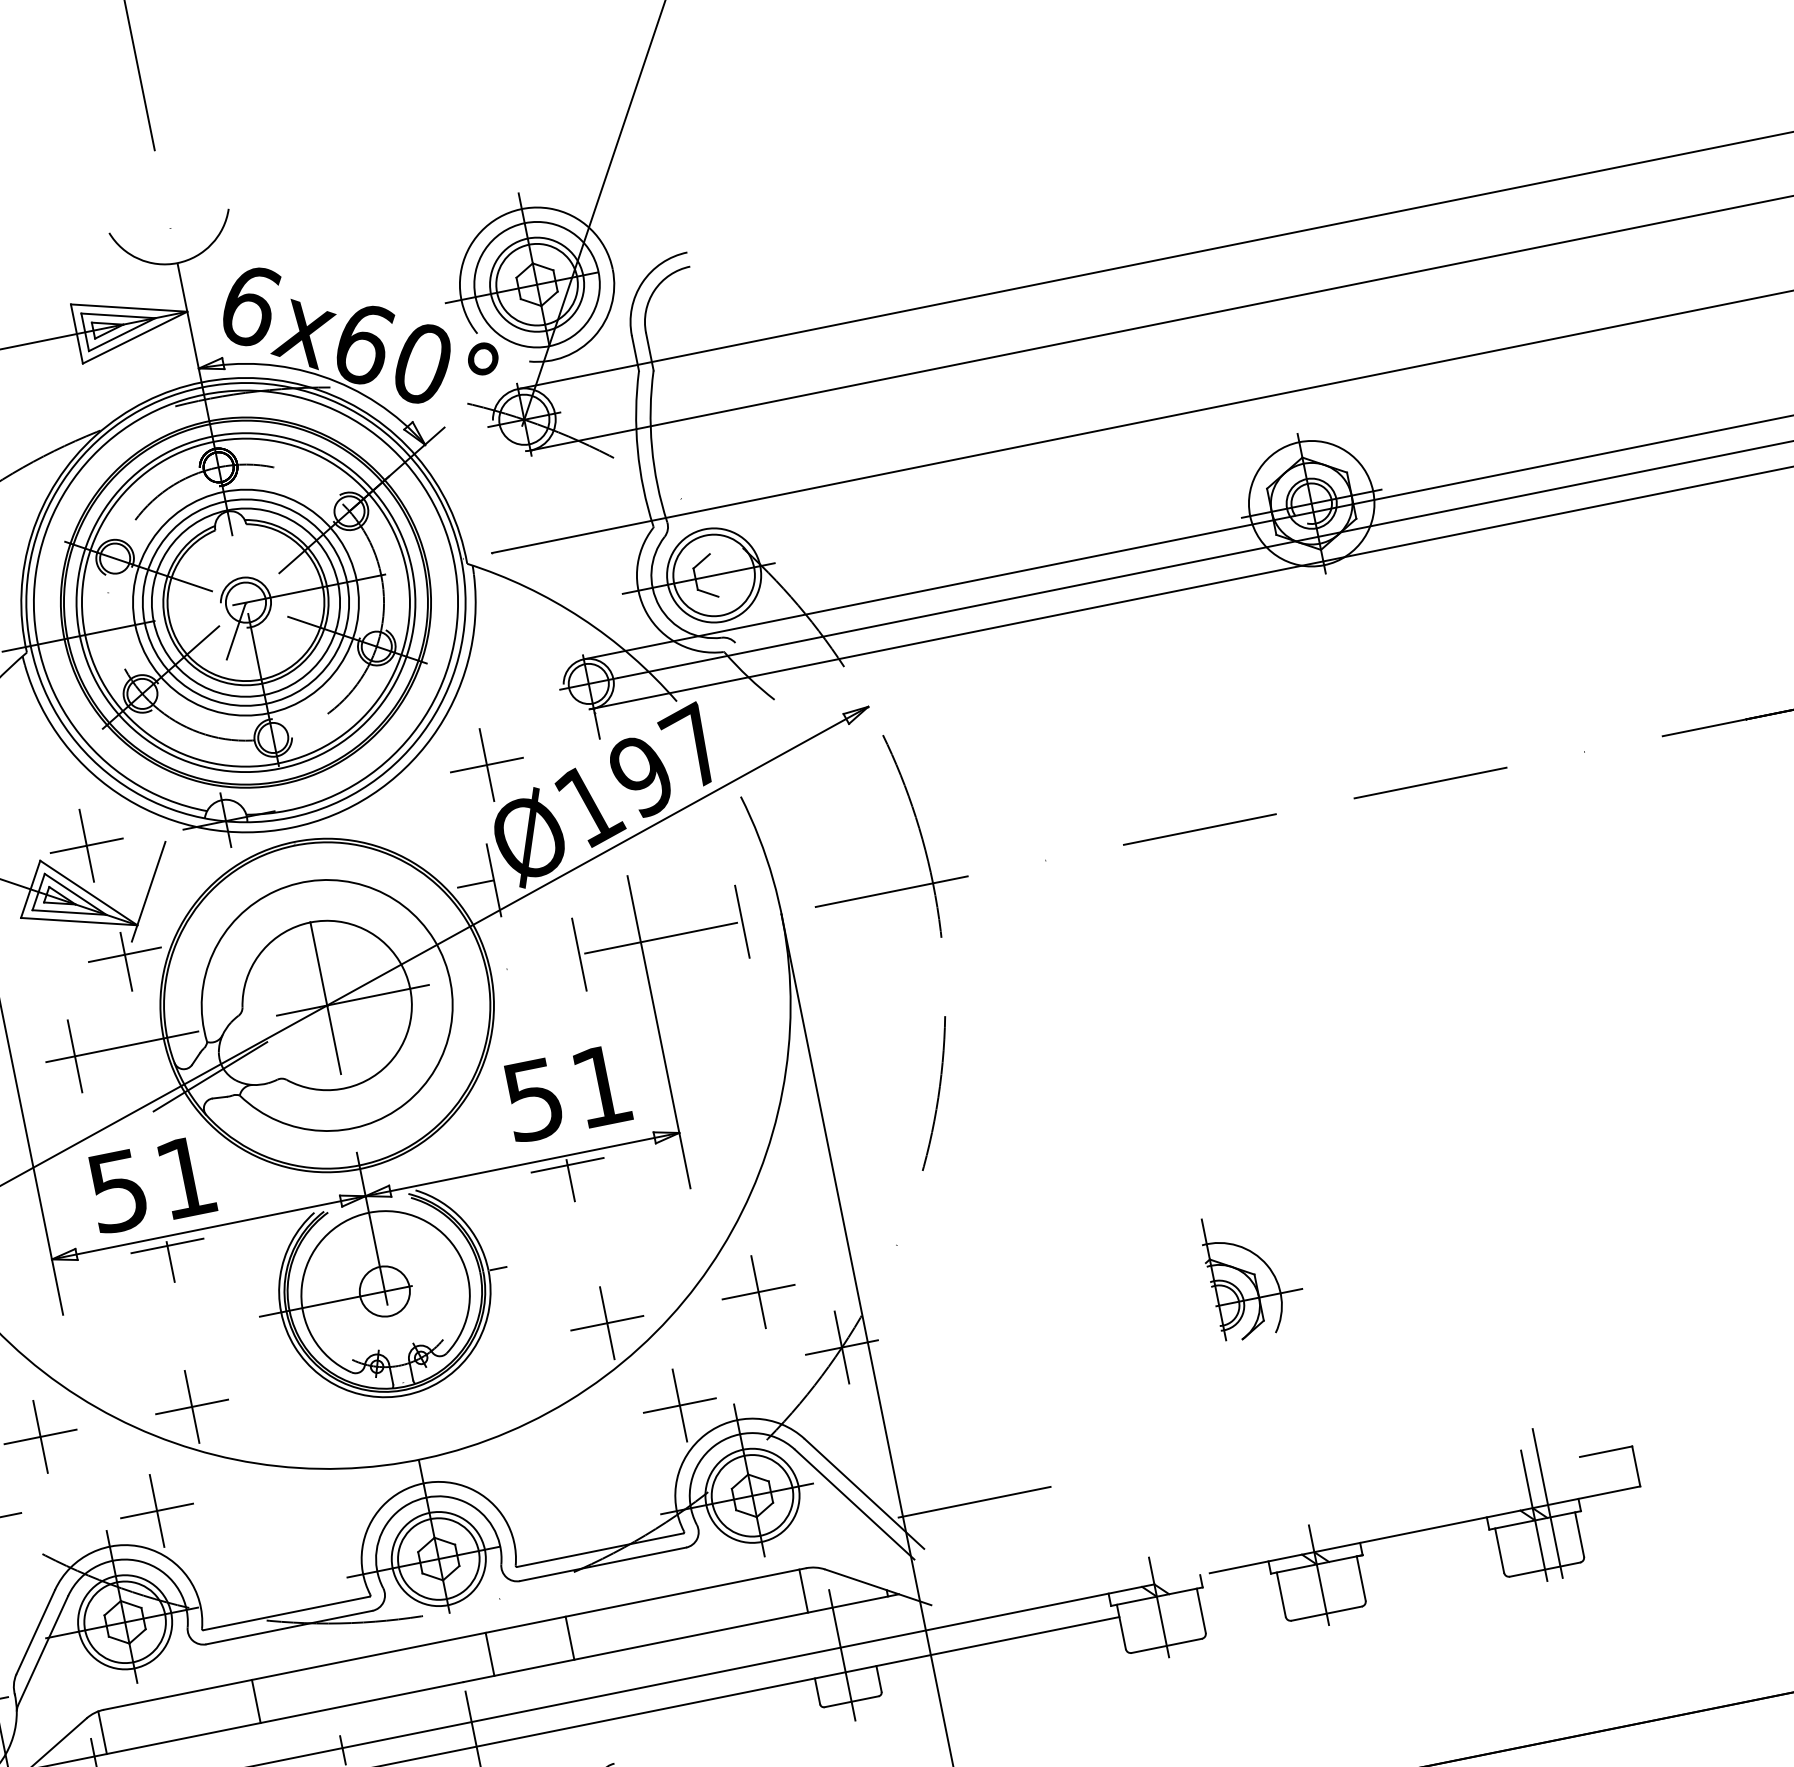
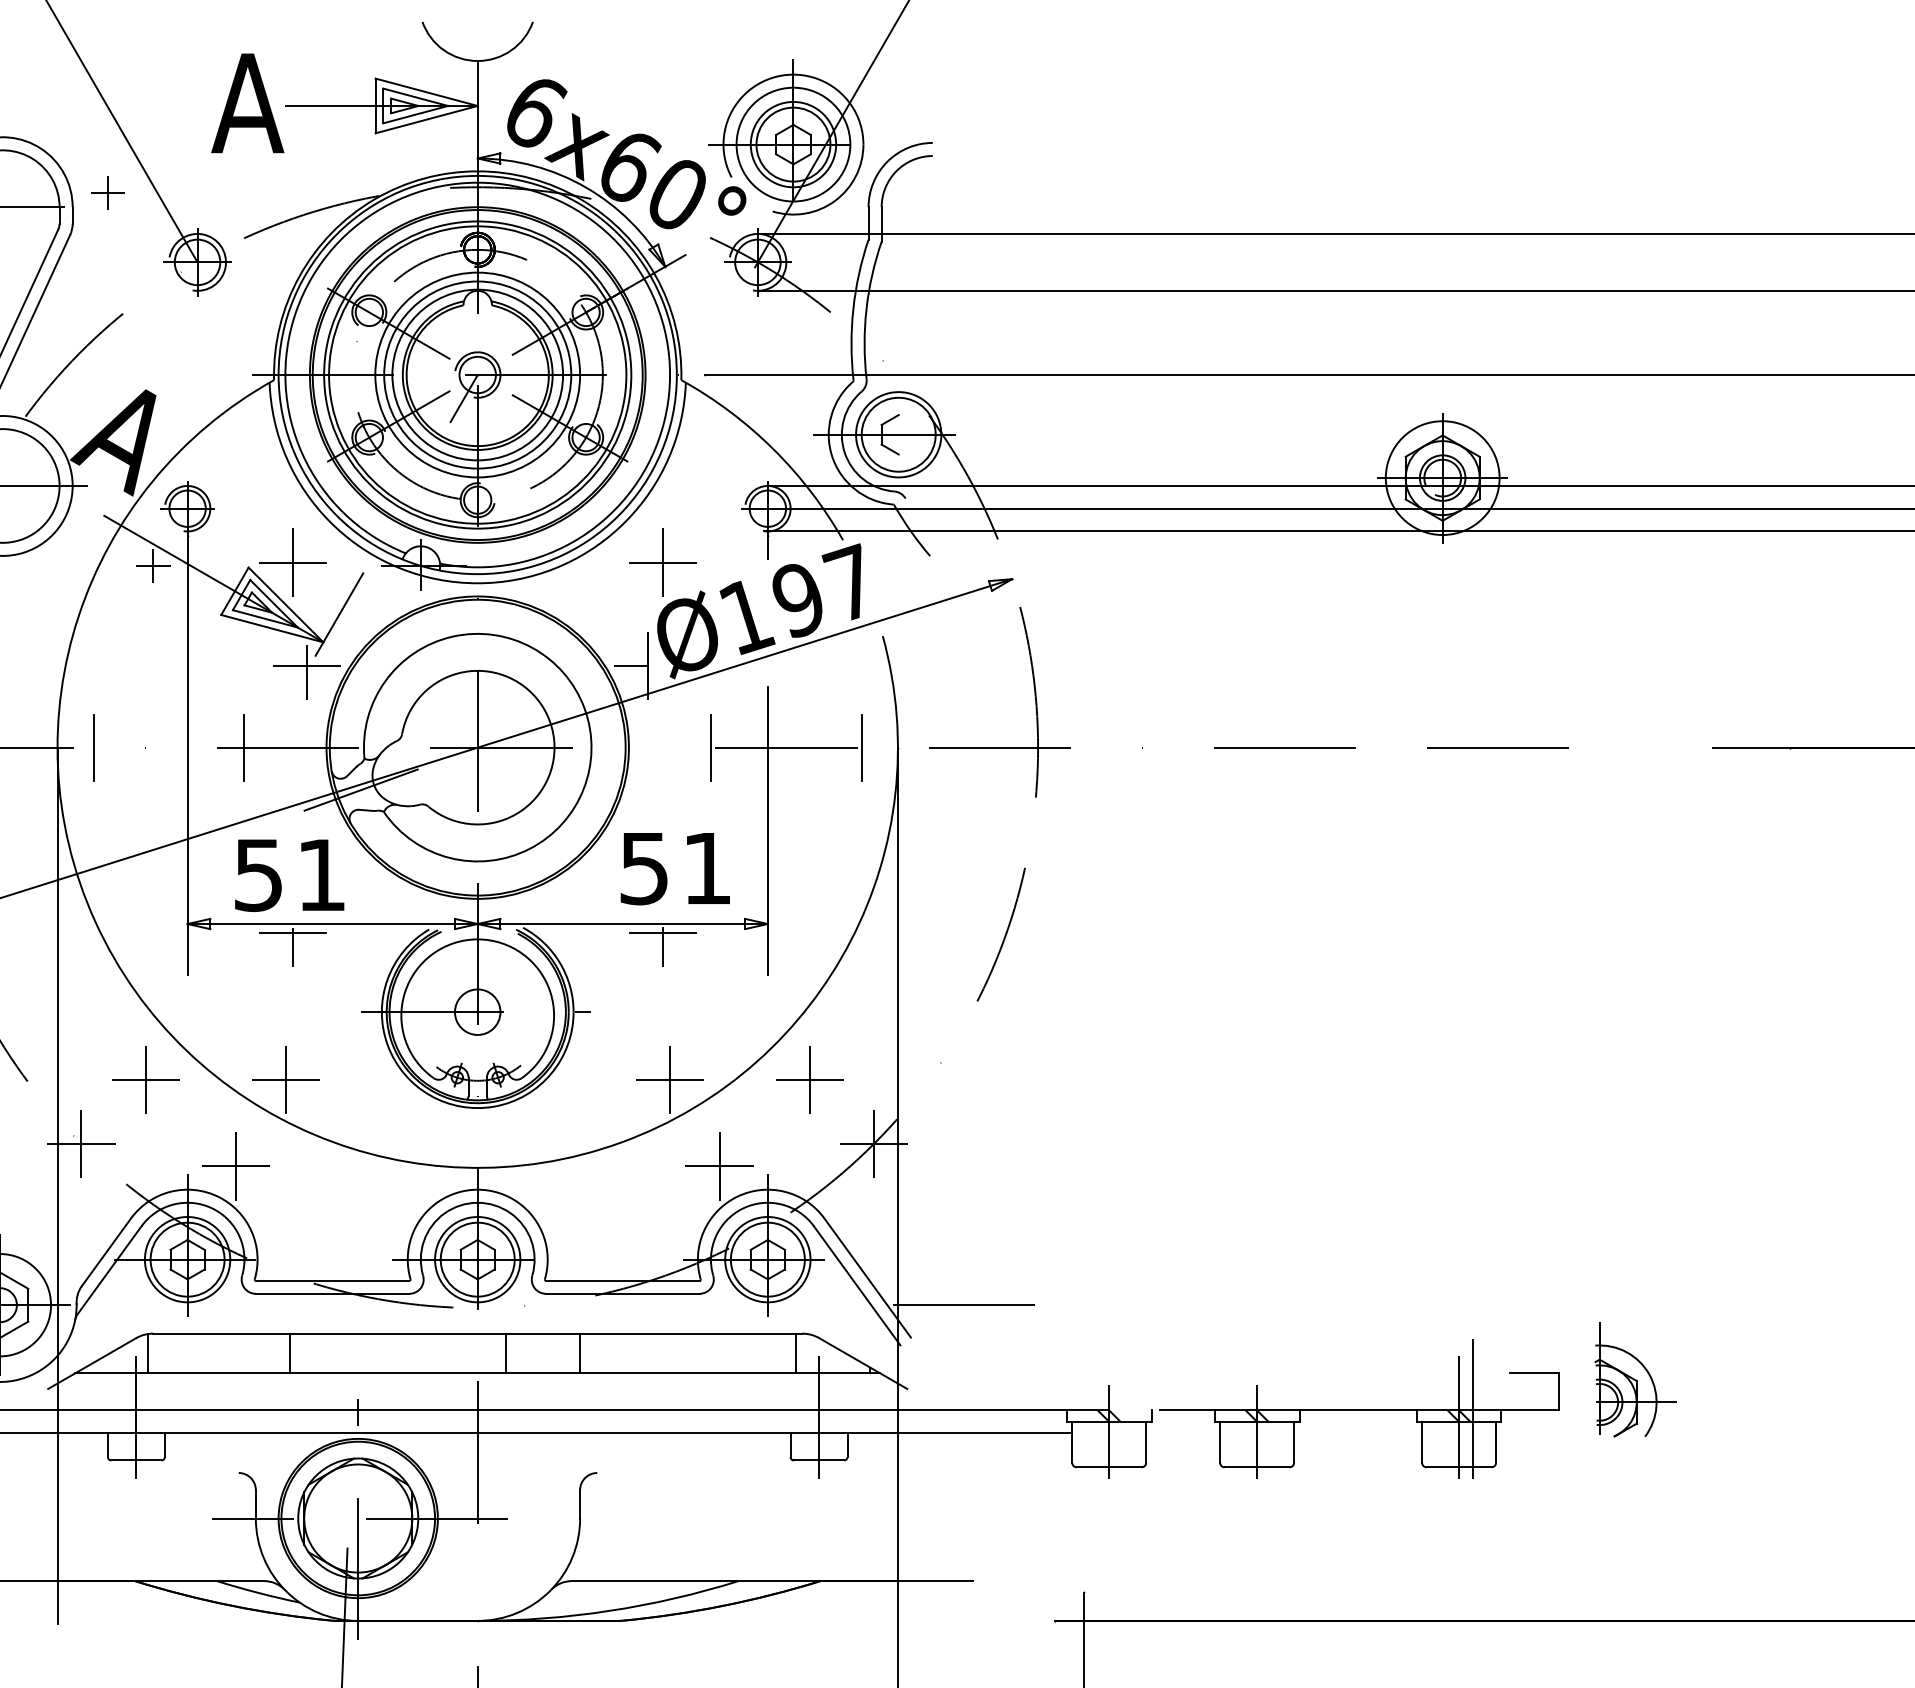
part: (1252, 1273) -> (1635, 1379), moved

